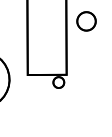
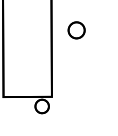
part: (86, 21) -> (76, 30), size x0.7

